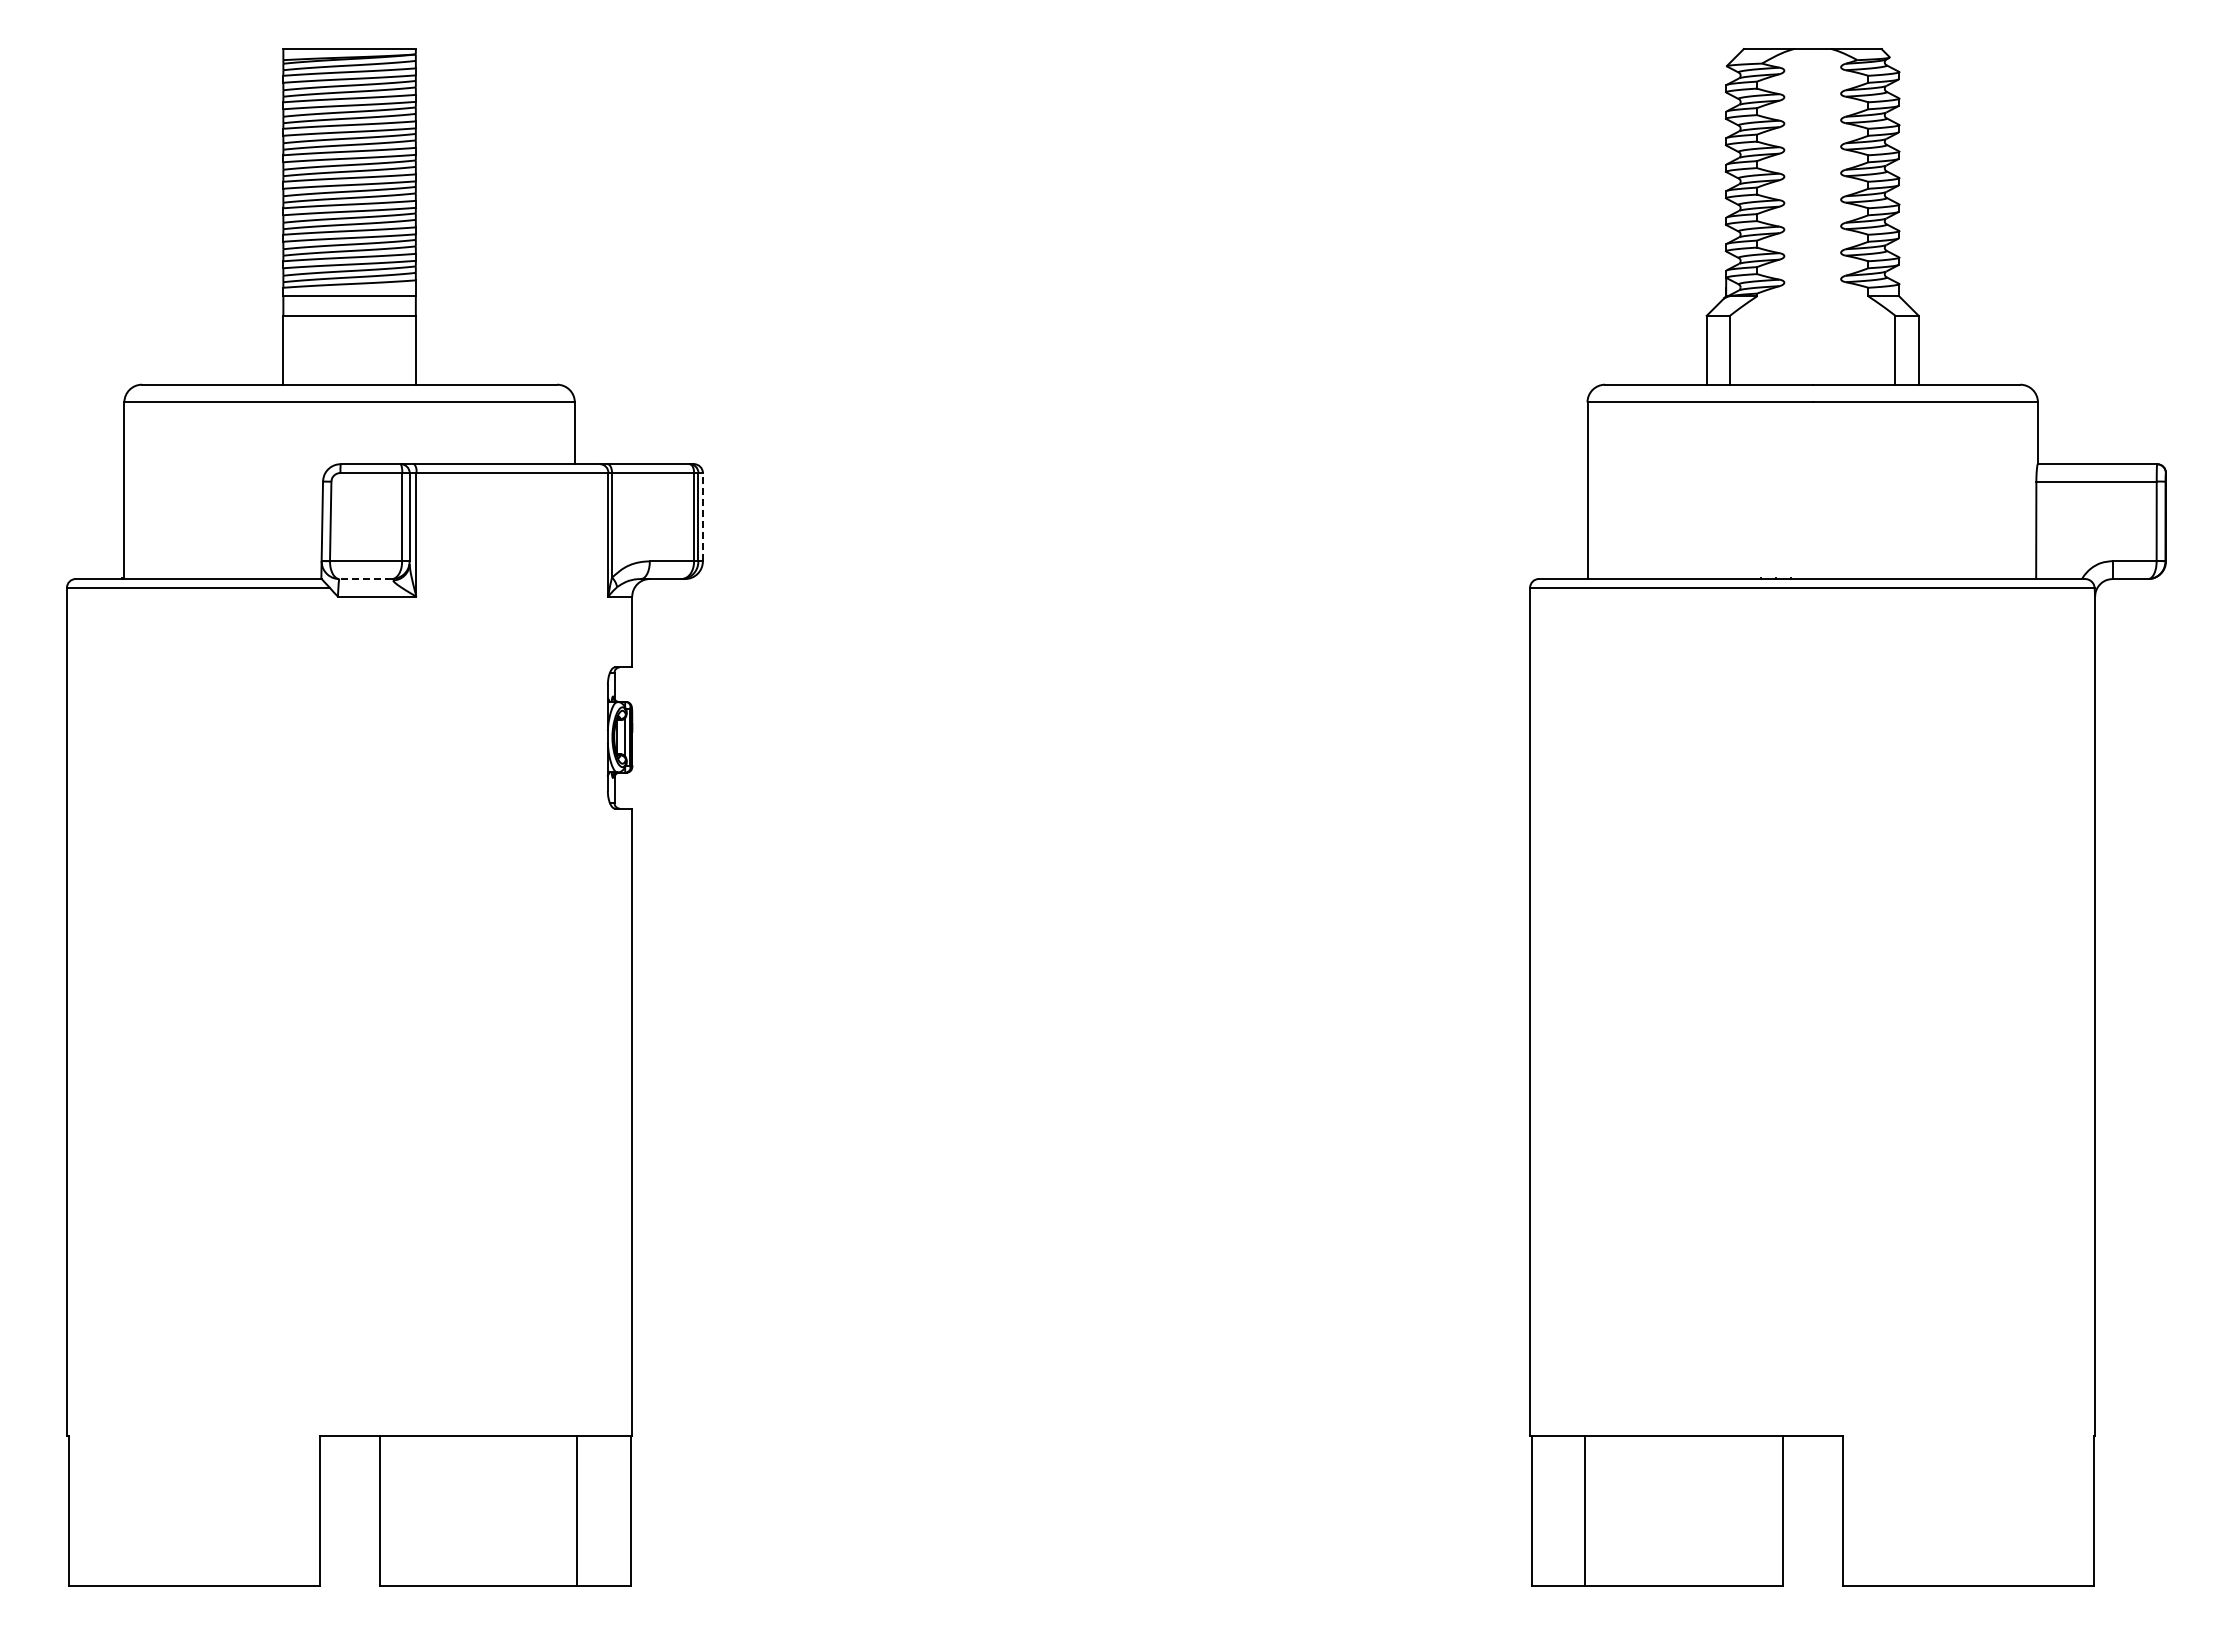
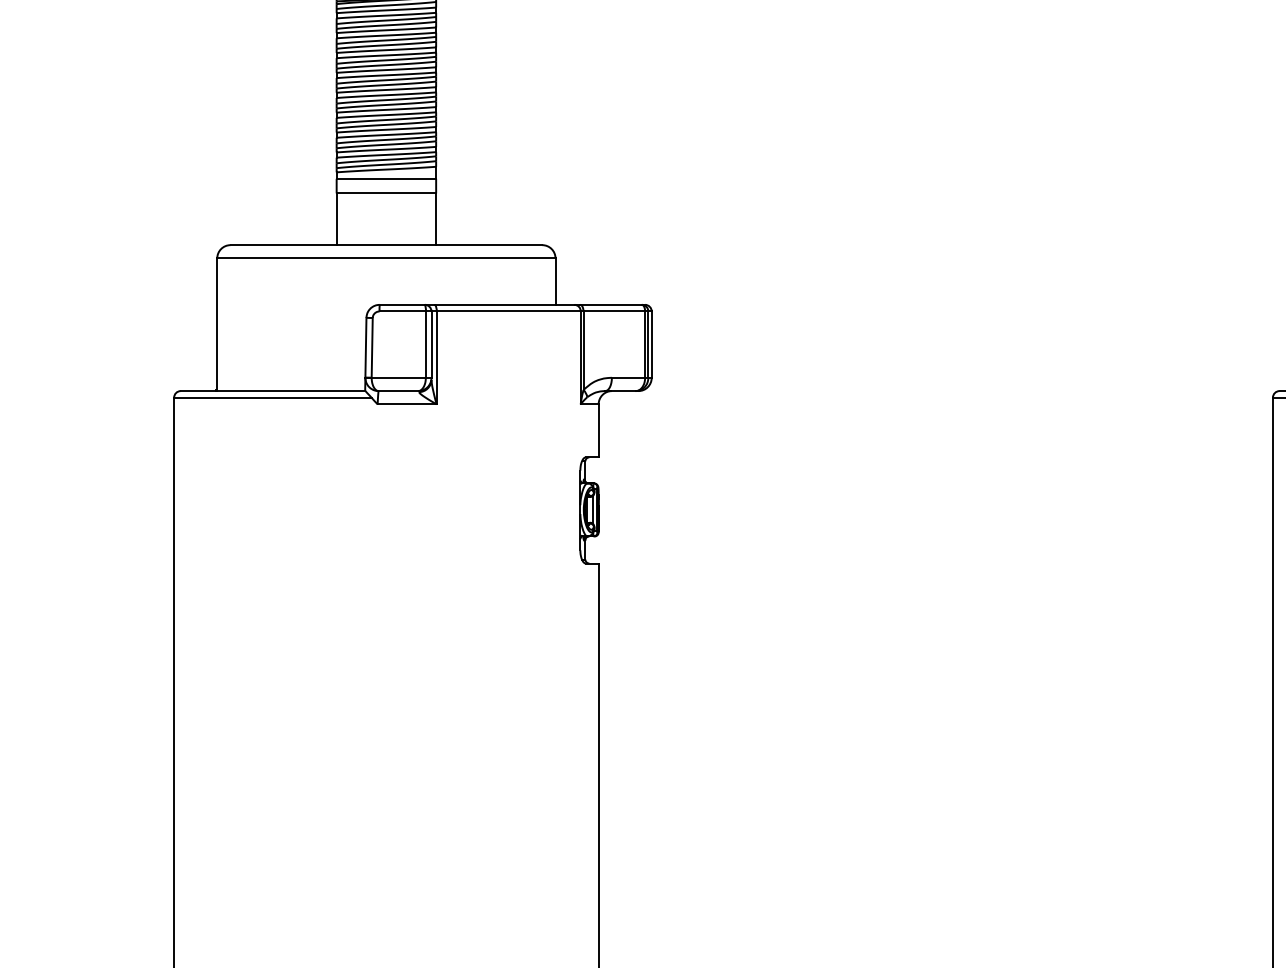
line: (702, 516) -> (651, 344), dashed -> solid
line: (365, 579) -> (398, 391), dashed -> solid

